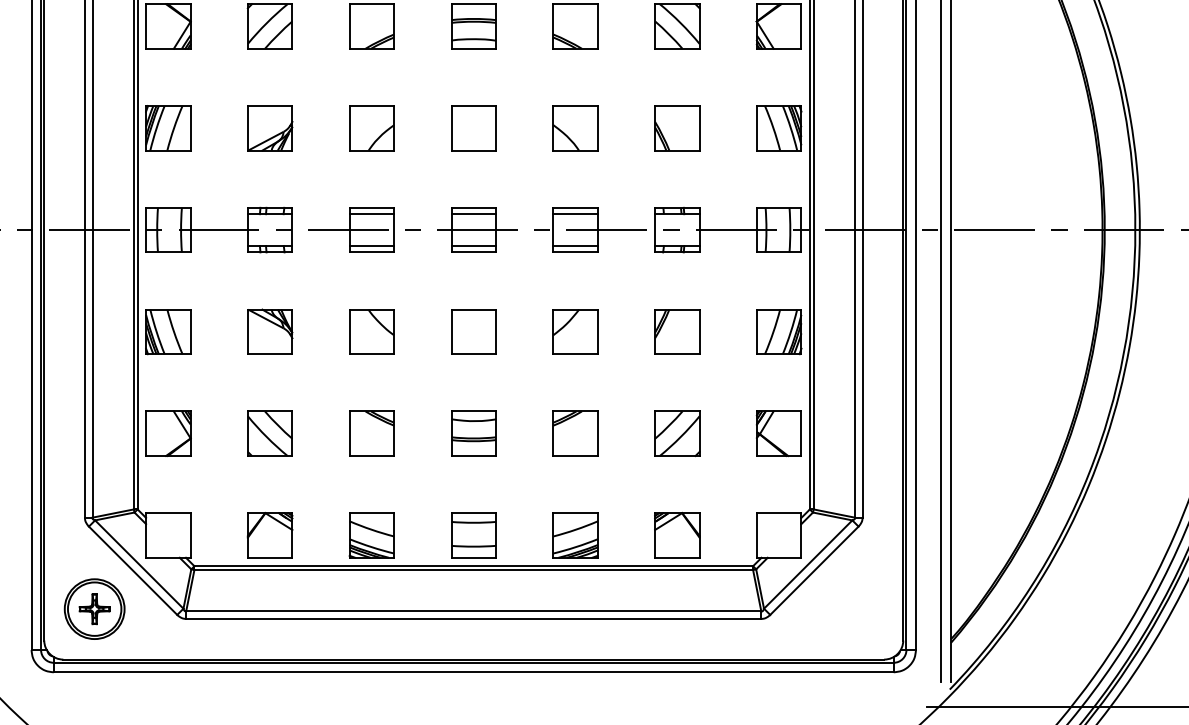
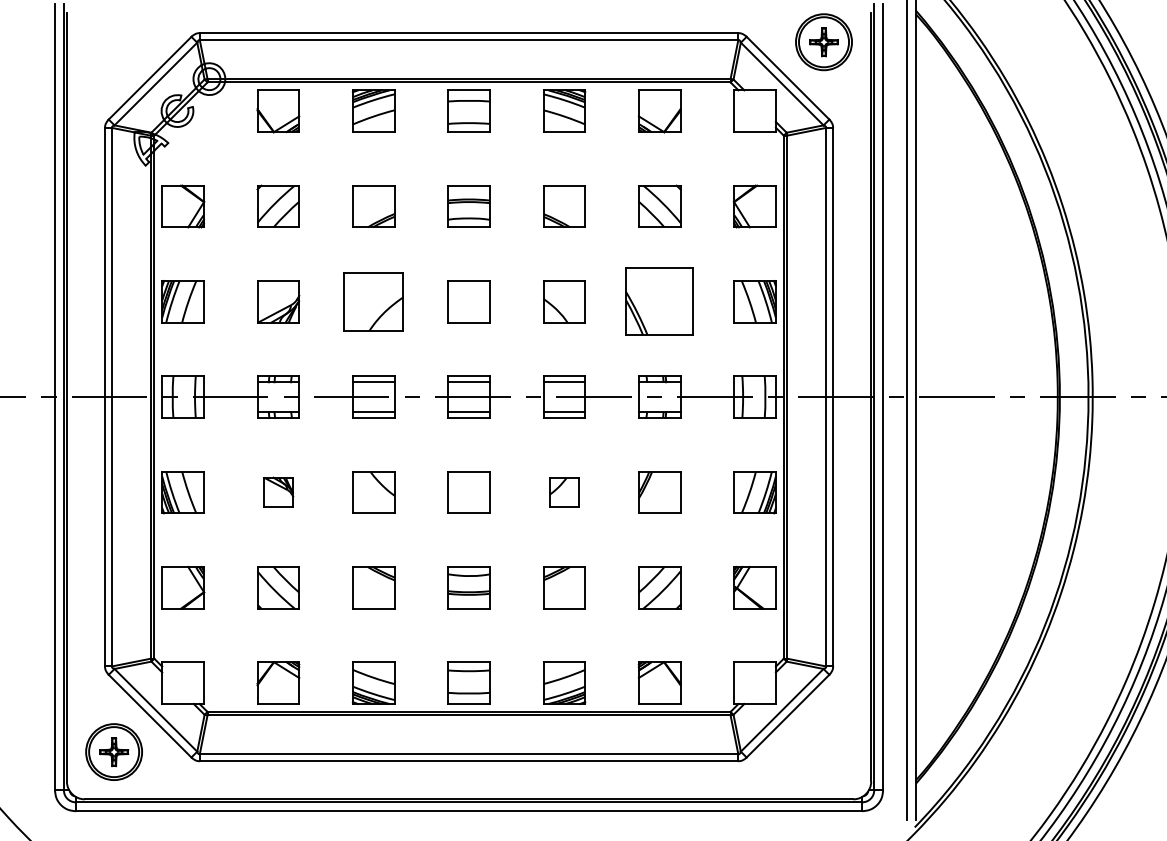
part: (371, 127) -> (373, 301), size x1.4
part: (677, 127) -> (659, 301), size x1.6
part: (270, 330) -> (278, 491), size x0.7
part: (575, 331) -> (564, 492), size x0.7

